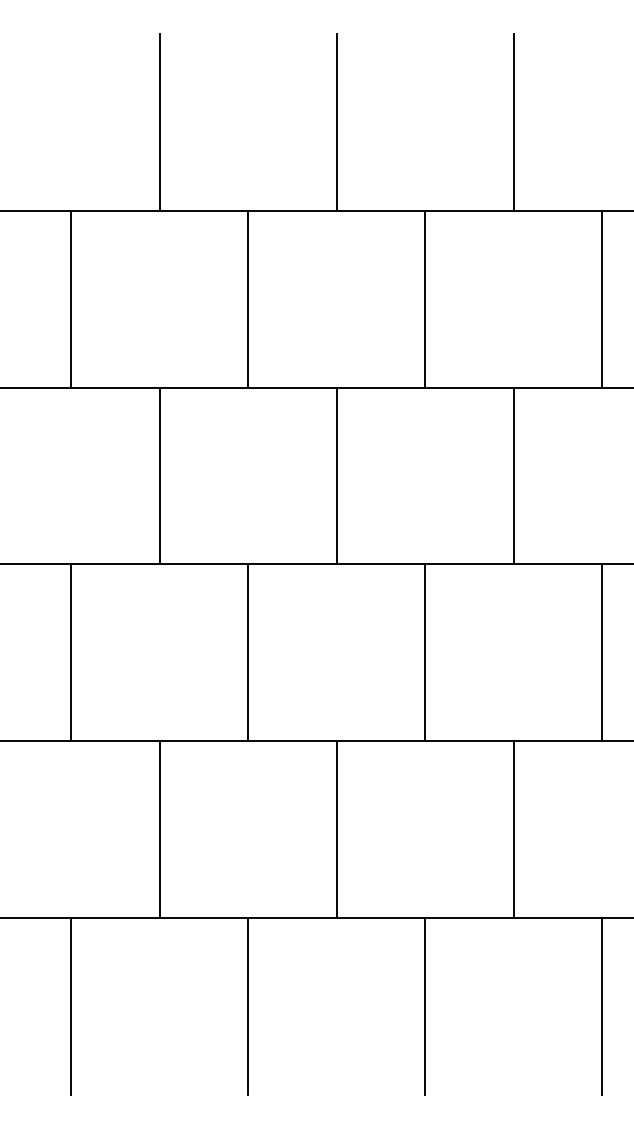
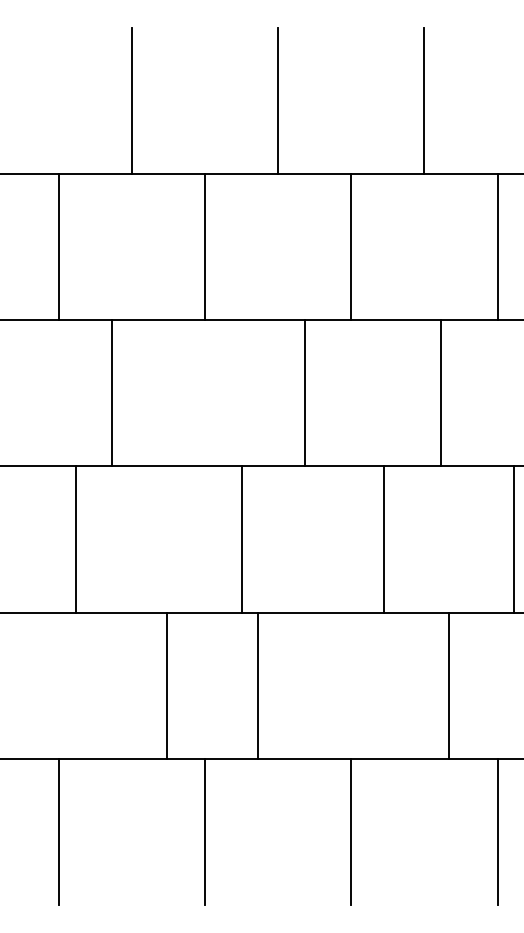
line: (159, 475) -> (111, 392), moved
line: (336, 475) -> (304, 392), moved
line: (513, 475) -> (440, 392), moved
line: (71, 652) -> (76, 539), moved
line: (248, 652) -> (242, 539), moved
line: (425, 652) -> (383, 539), moved
line: (602, 652) -> (514, 539), moved
line: (159, 829) -> (166, 685), moved
line: (336, 829) -> (257, 685), moved
line: (513, 829) -> (449, 685), moved

